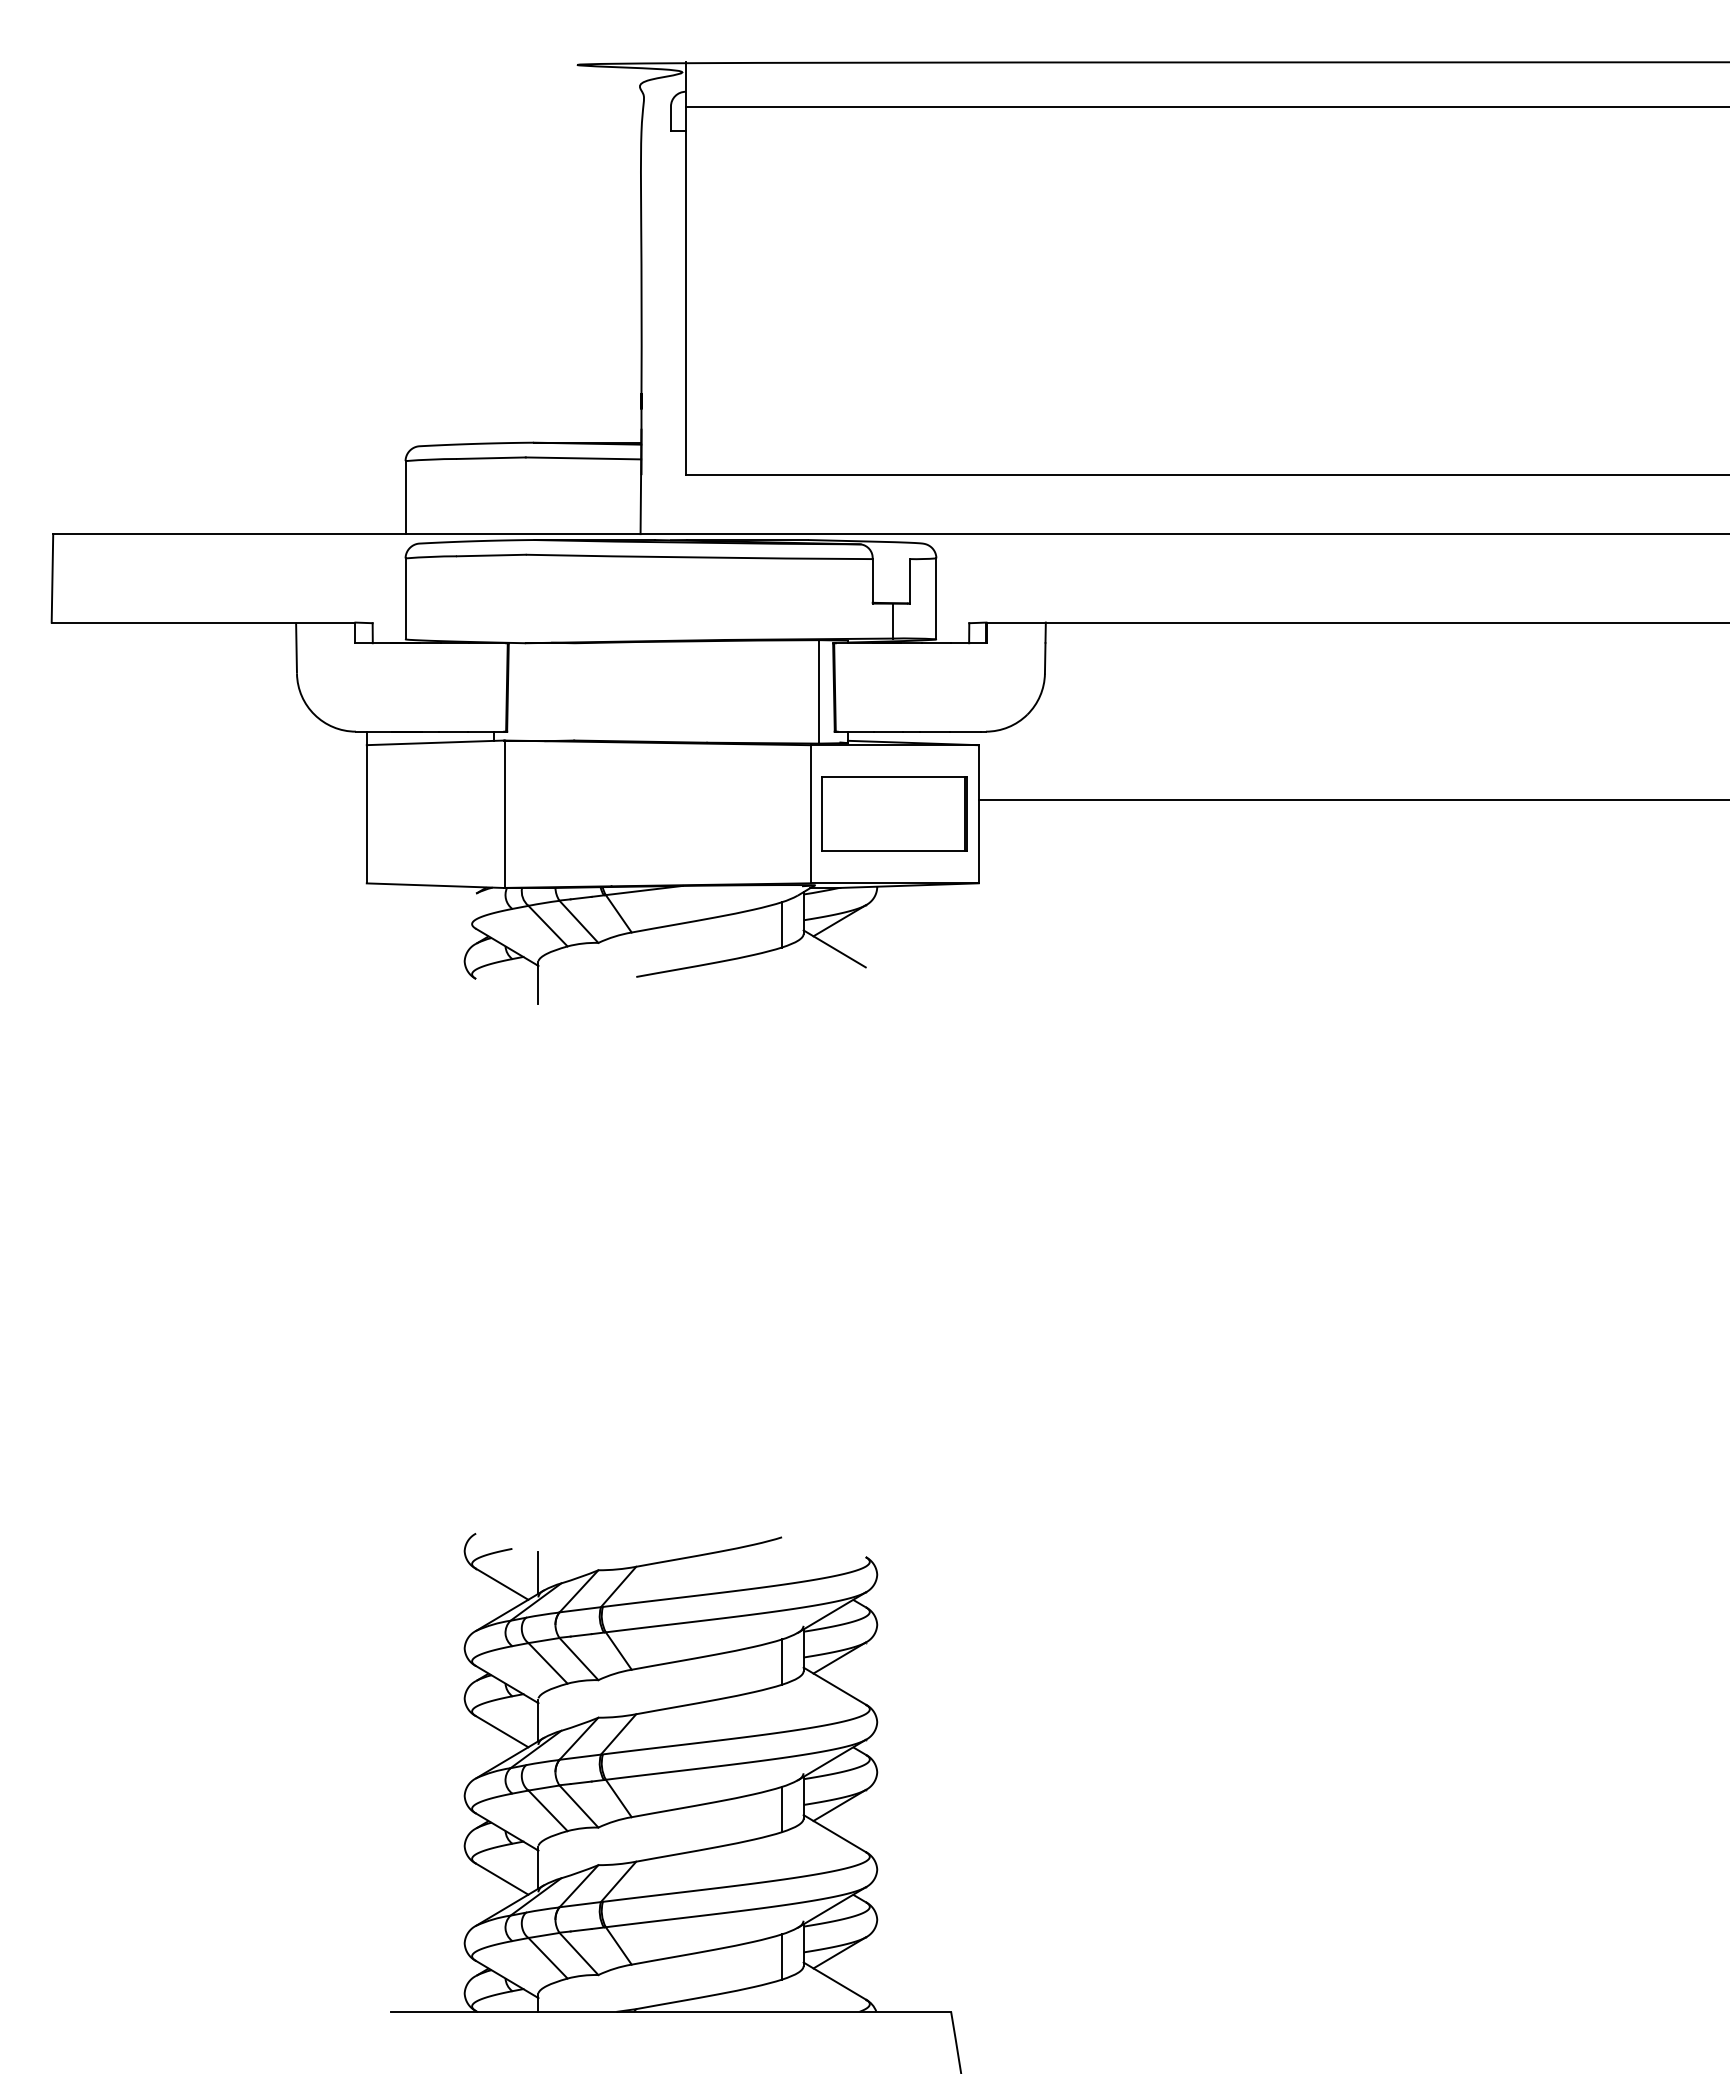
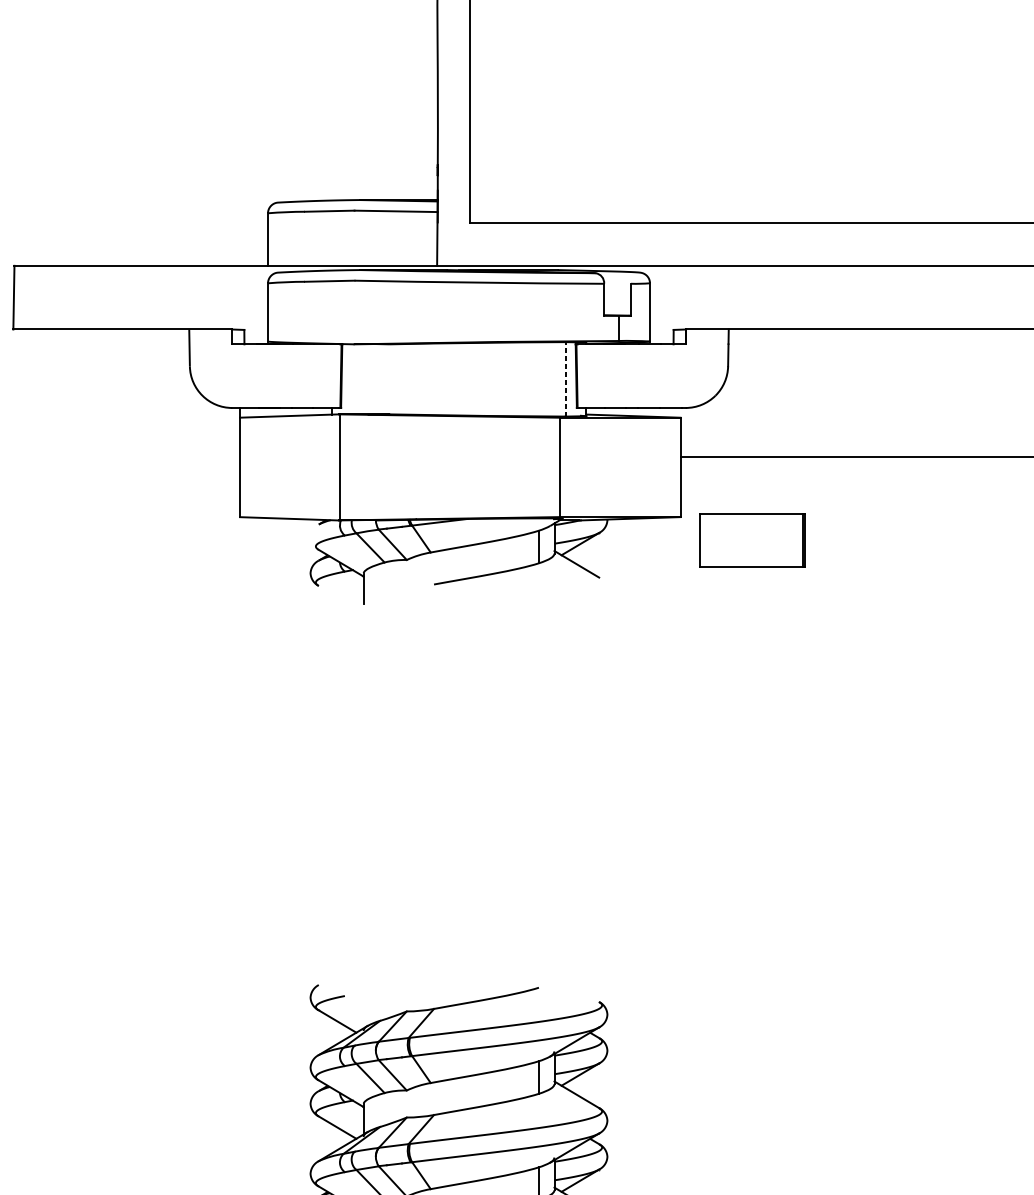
line: (819, 691) -> (565, 379), solid -> dashed
part: (894, 813) -> (752, 539), moved
line: (538, 1572) -> (363, 1013), removed

